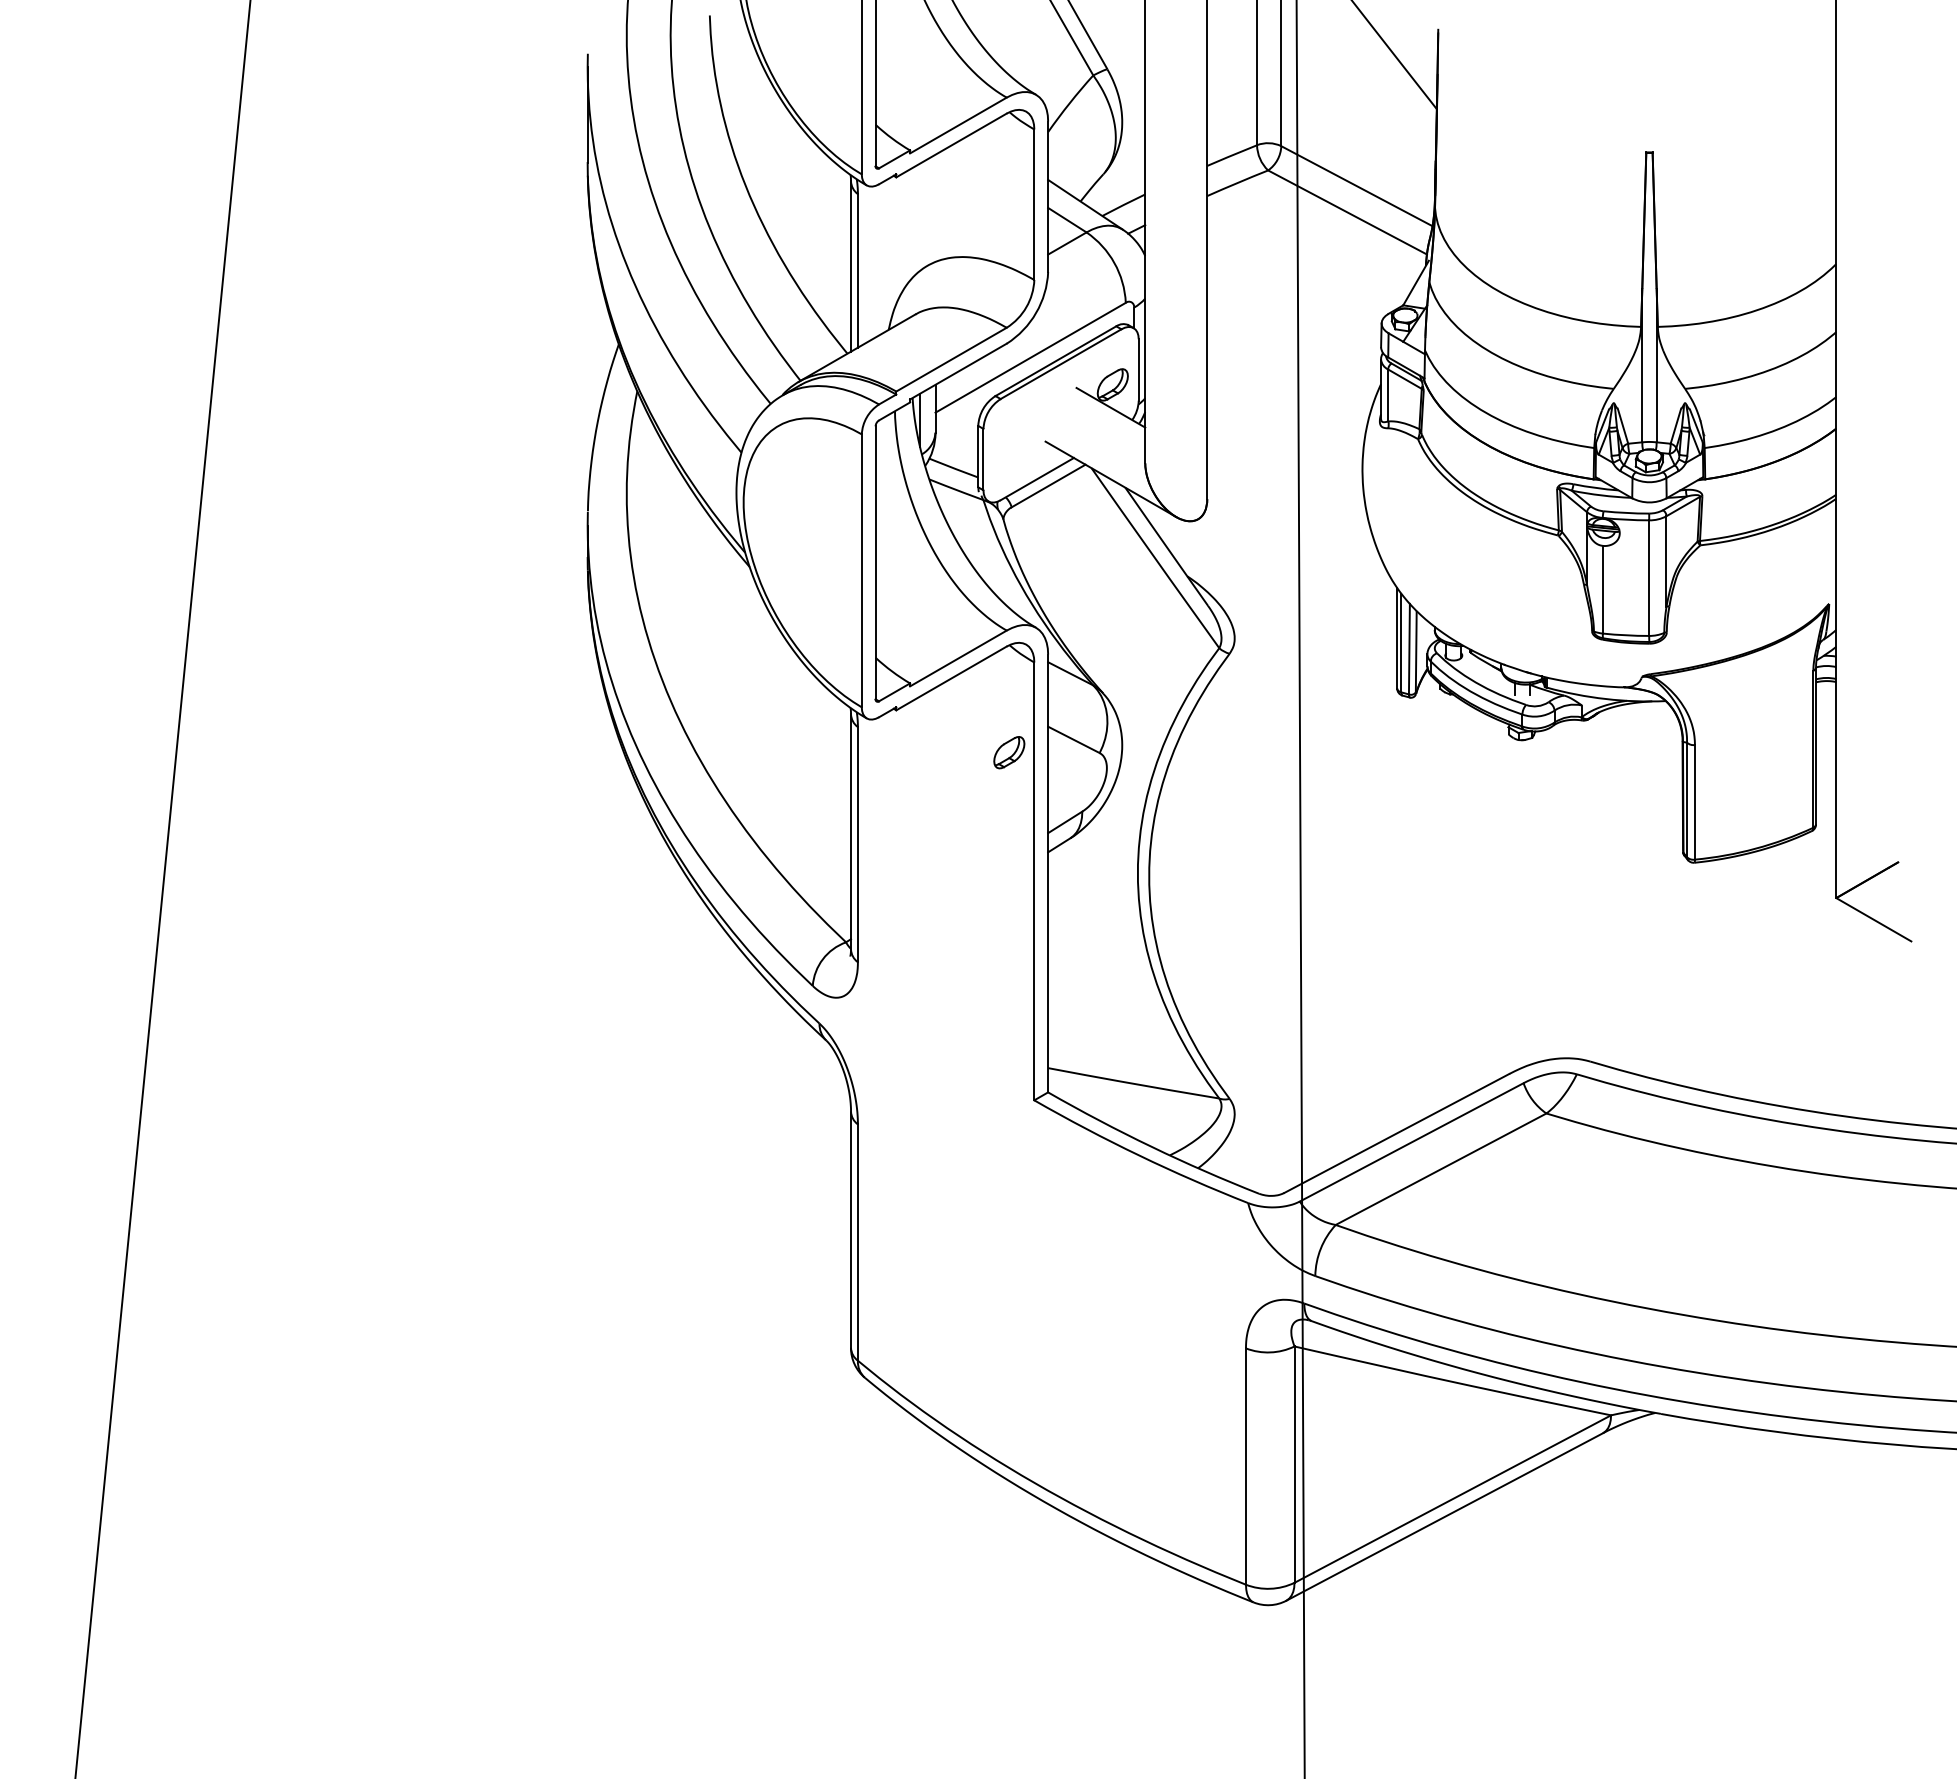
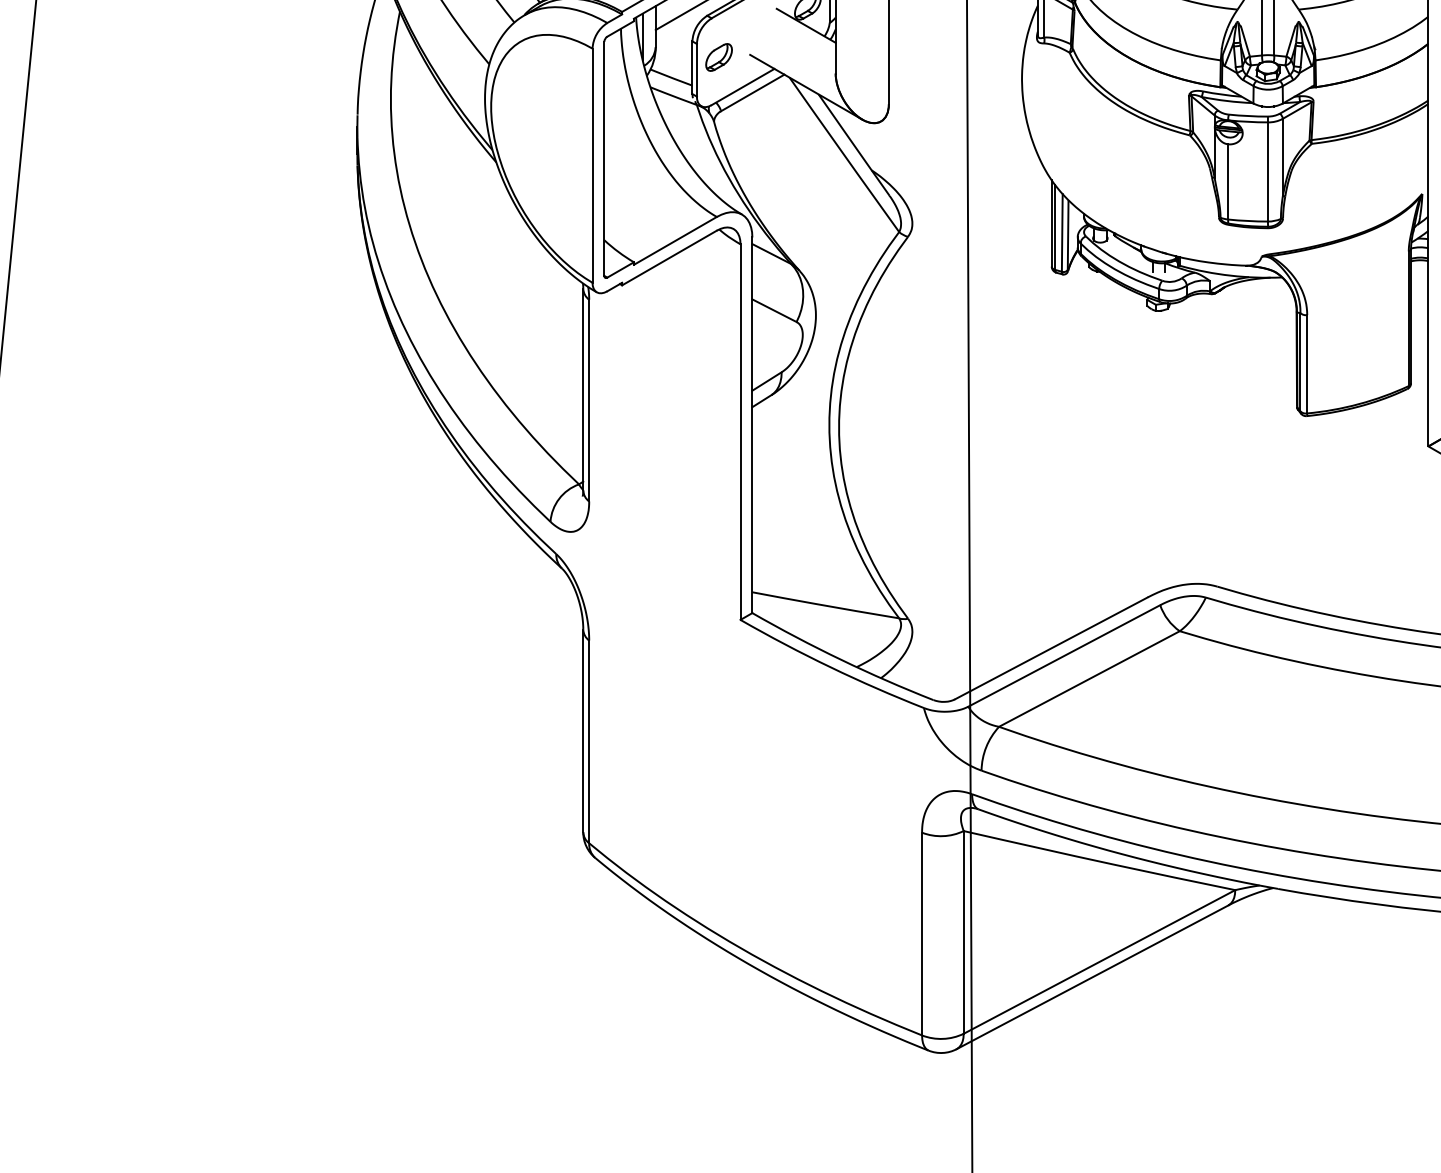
part: (1009, 752) -> (719, 57), moved

